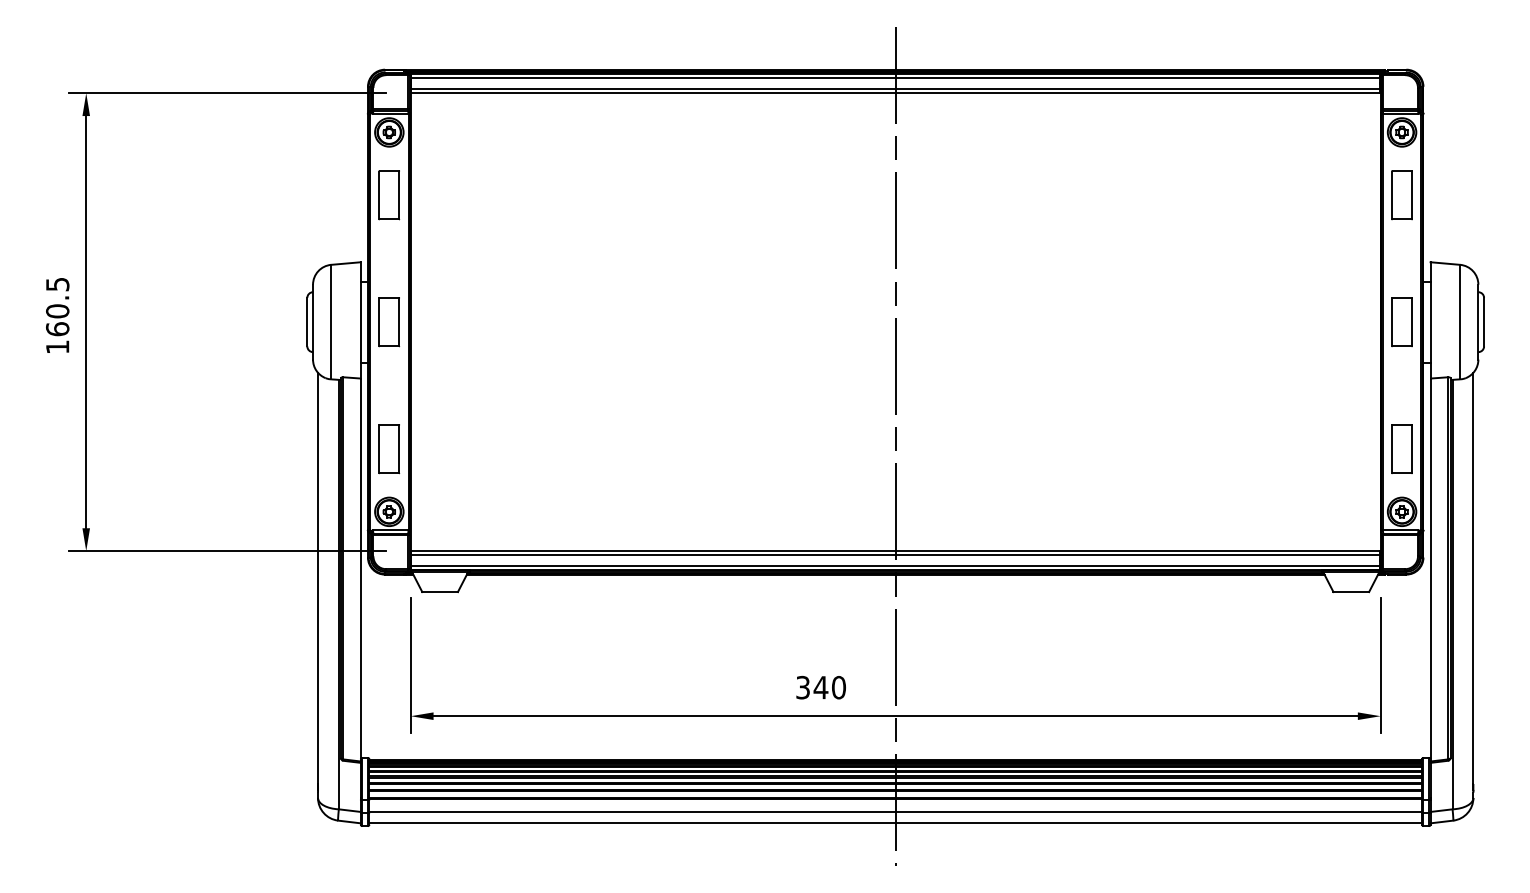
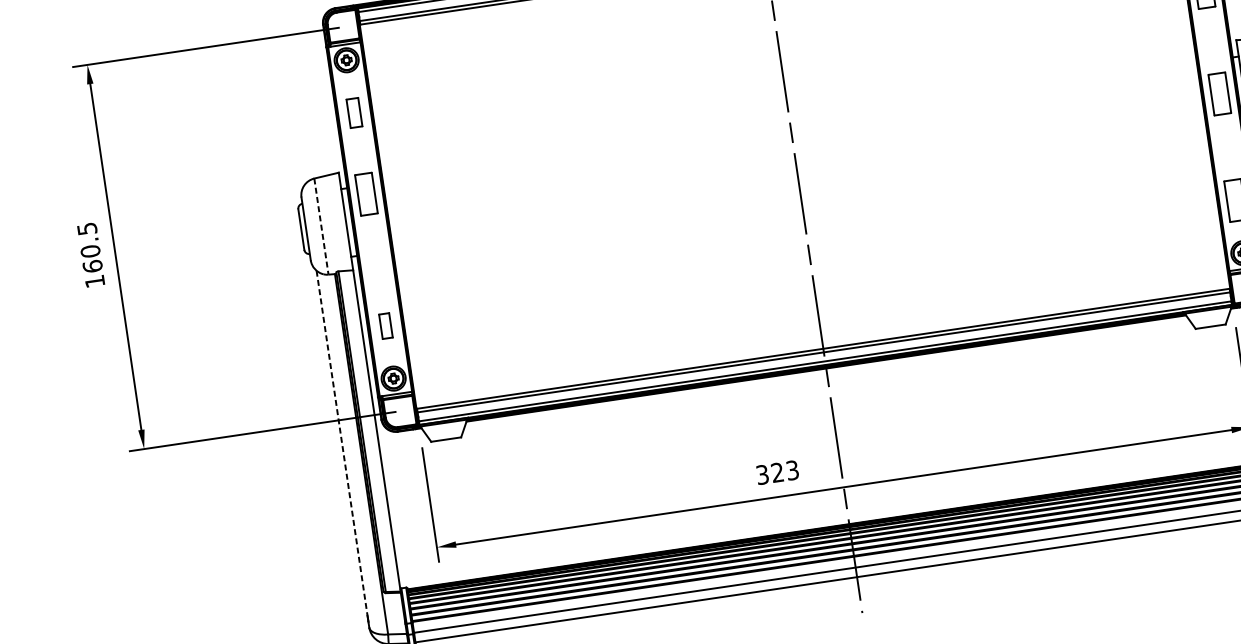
part: (389, 195) -> (354, 113), size x0.7
line: (331, 322) -> (321, 226), solid -> dashed
part: (389, 322) -> (366, 194), moved
part: (389, 449) -> (386, 326), size x0.6
line: (318, 578) -> (342, 443), solid -> dashed
text: (829, 687) -> (784, 471), 340 -> 323

